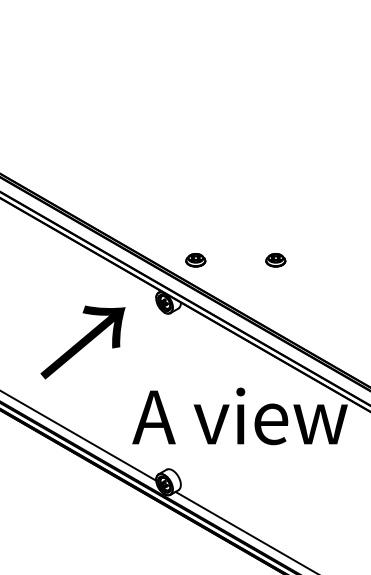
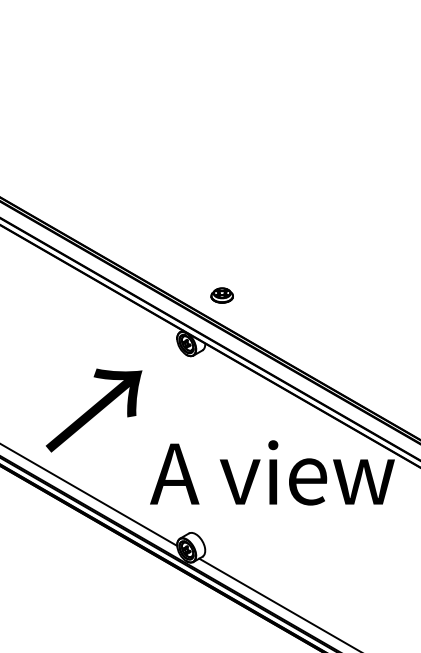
part: (275, 260) -> (312, 295), removed
text: (82, 342) -> (93, 410), moved

